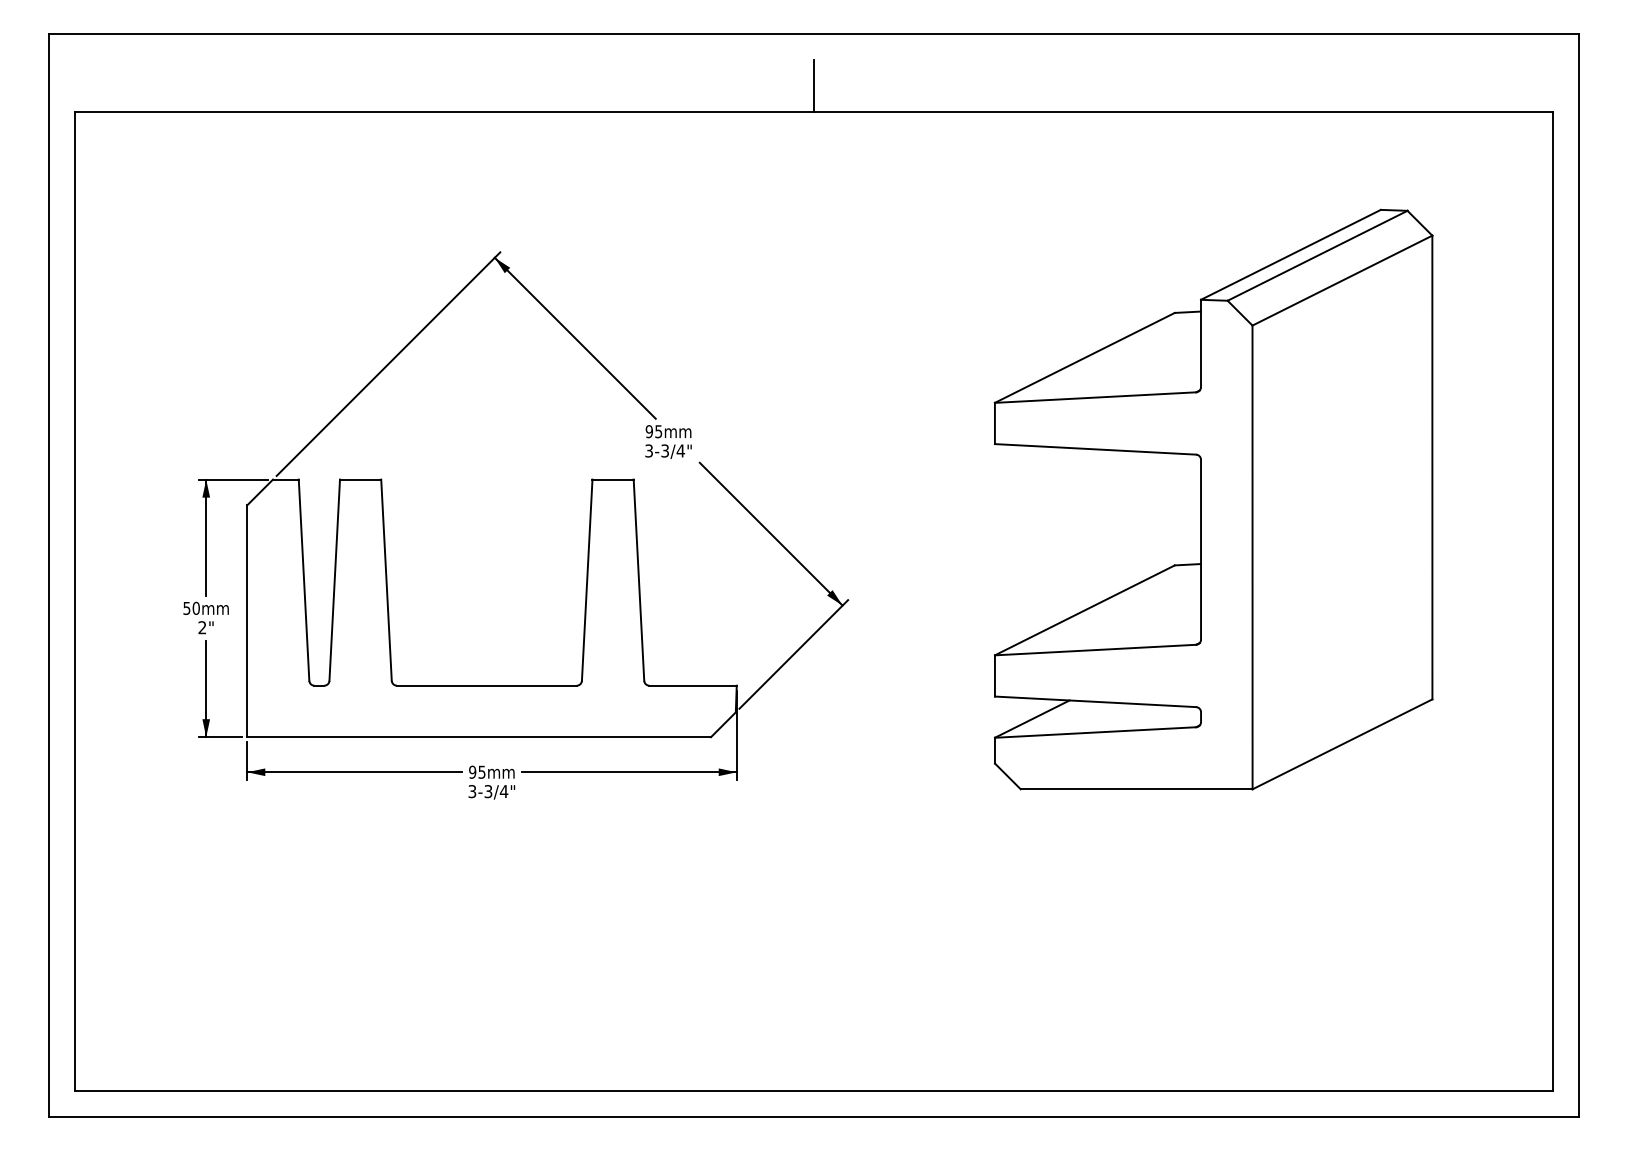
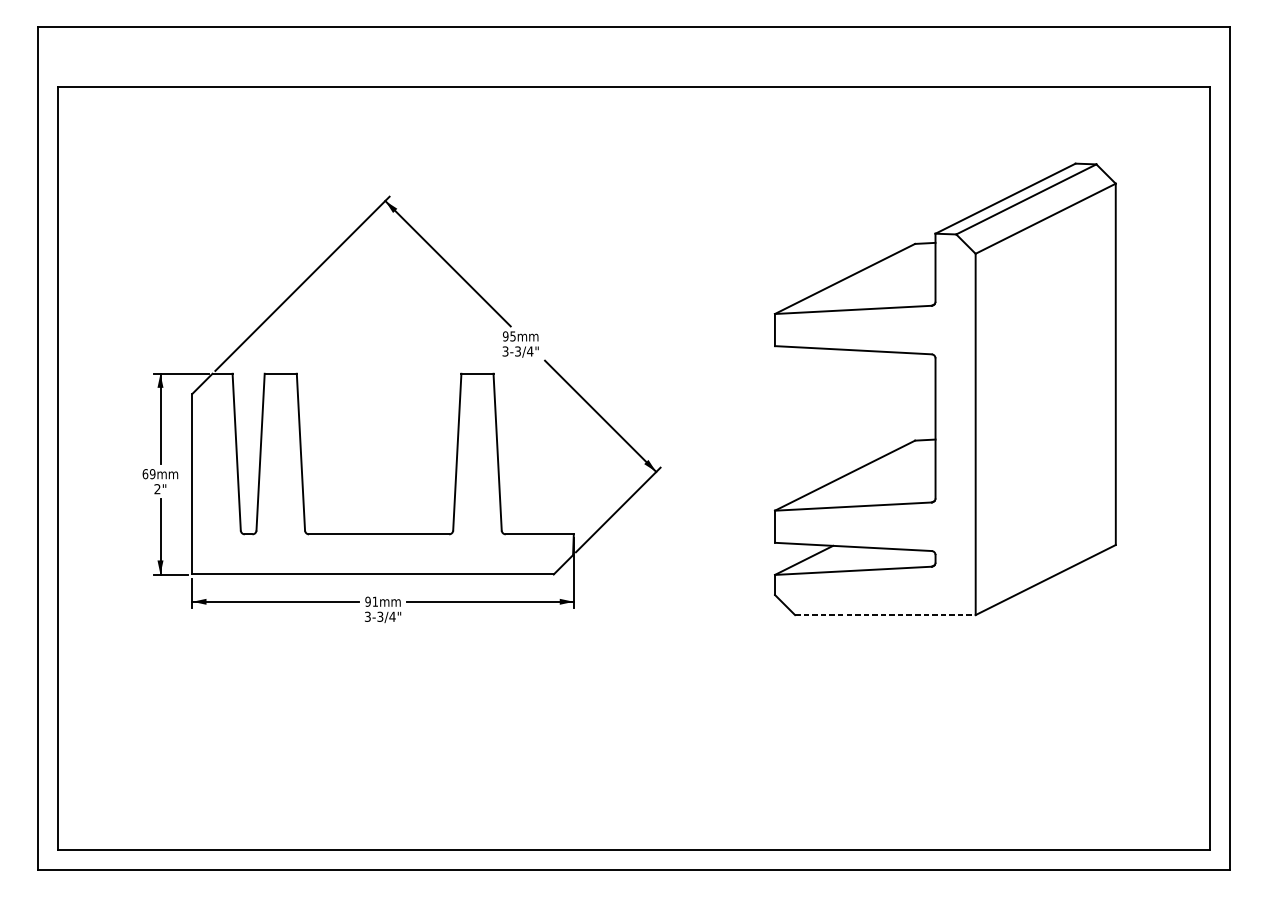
line: (814, 85) -> (634, 66), removed
text: (191, 607) -> (149, 473), 50 -> 69
text: (481, 771) -> (374, 601), 95 -> 91
line: (1136, 789) -> (885, 615), solid -> dashed

